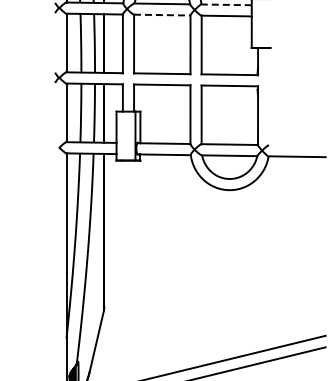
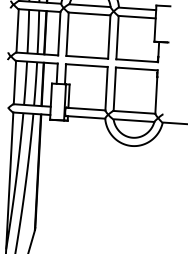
line: (226, 4) -> (137, 8), dashed -> solid
line: (162, 15) -> (89, 14), dashed -> solid

